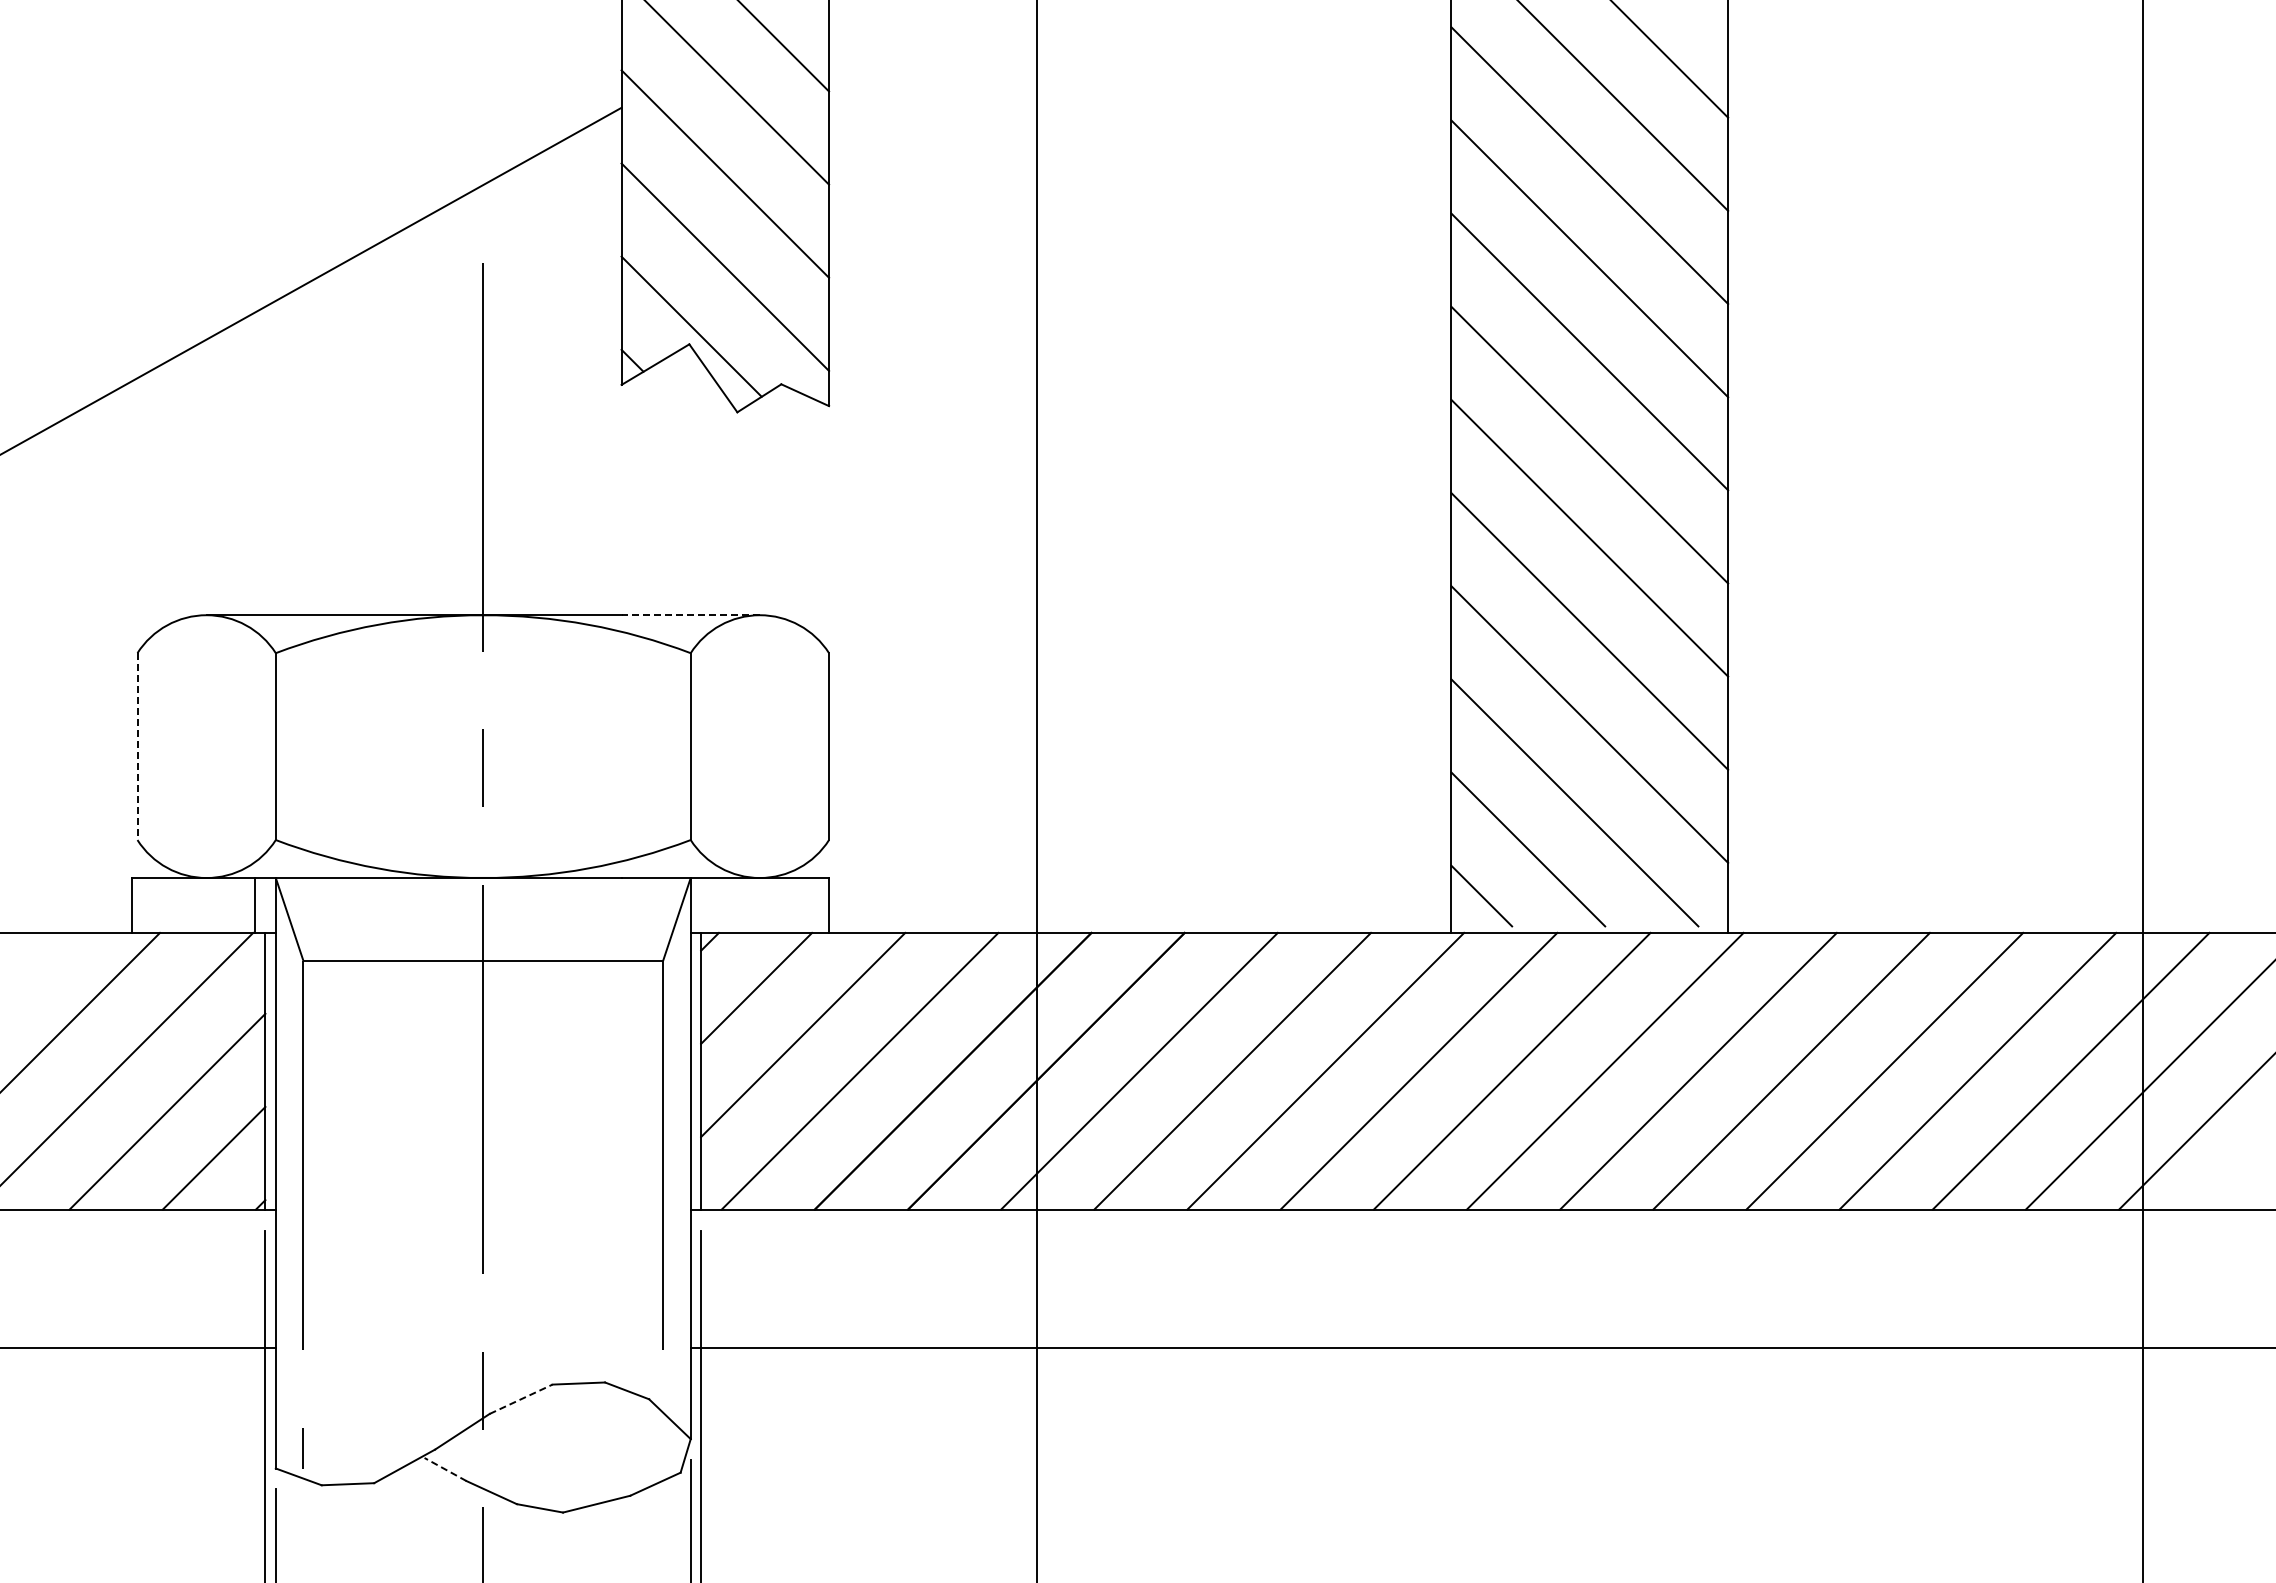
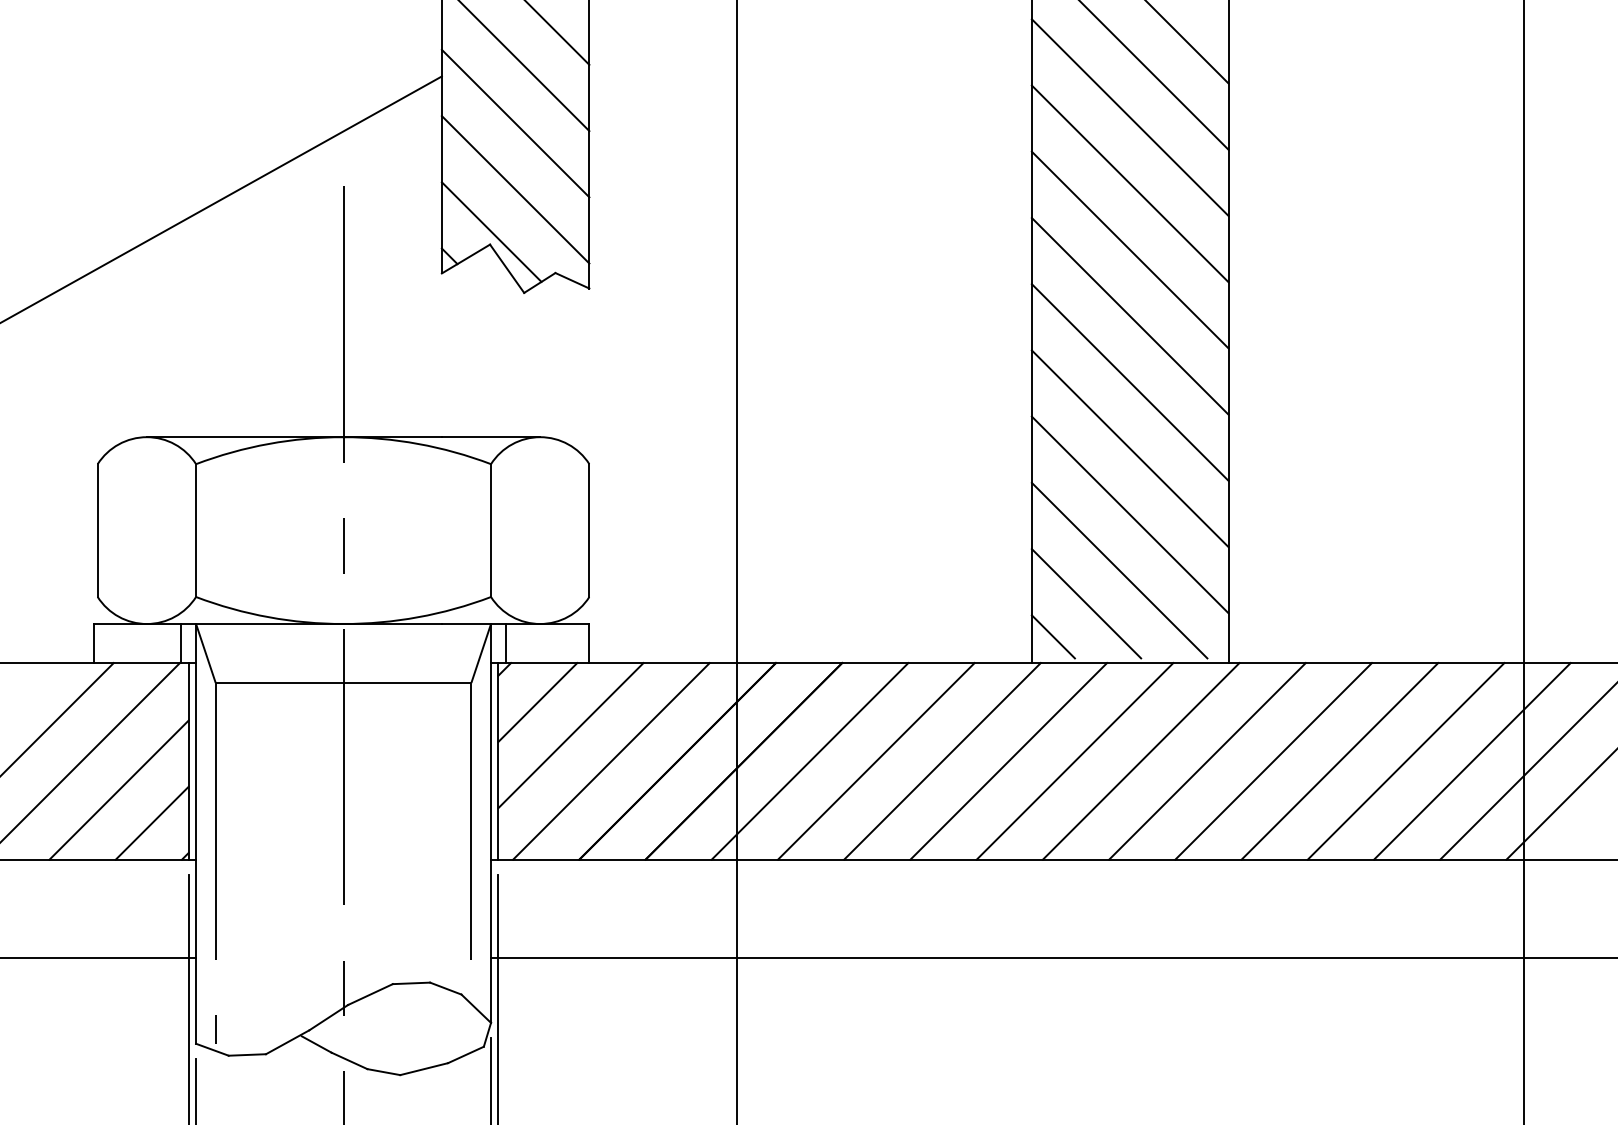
line: (690, 615) -> (490, 437), dashed -> solid
line: (137, 747) -> (97, 531), dashed -> solid
line: (711, 905) -> (505, 643), added
line: (521, 1399) -> (370, 994), dashed -> solid
line: (445, 1469) -> (316, 1044), dashed -> solid

